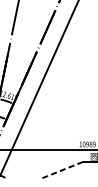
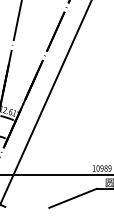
line: (63, 170) -> (73, 198), dashed -> solid

